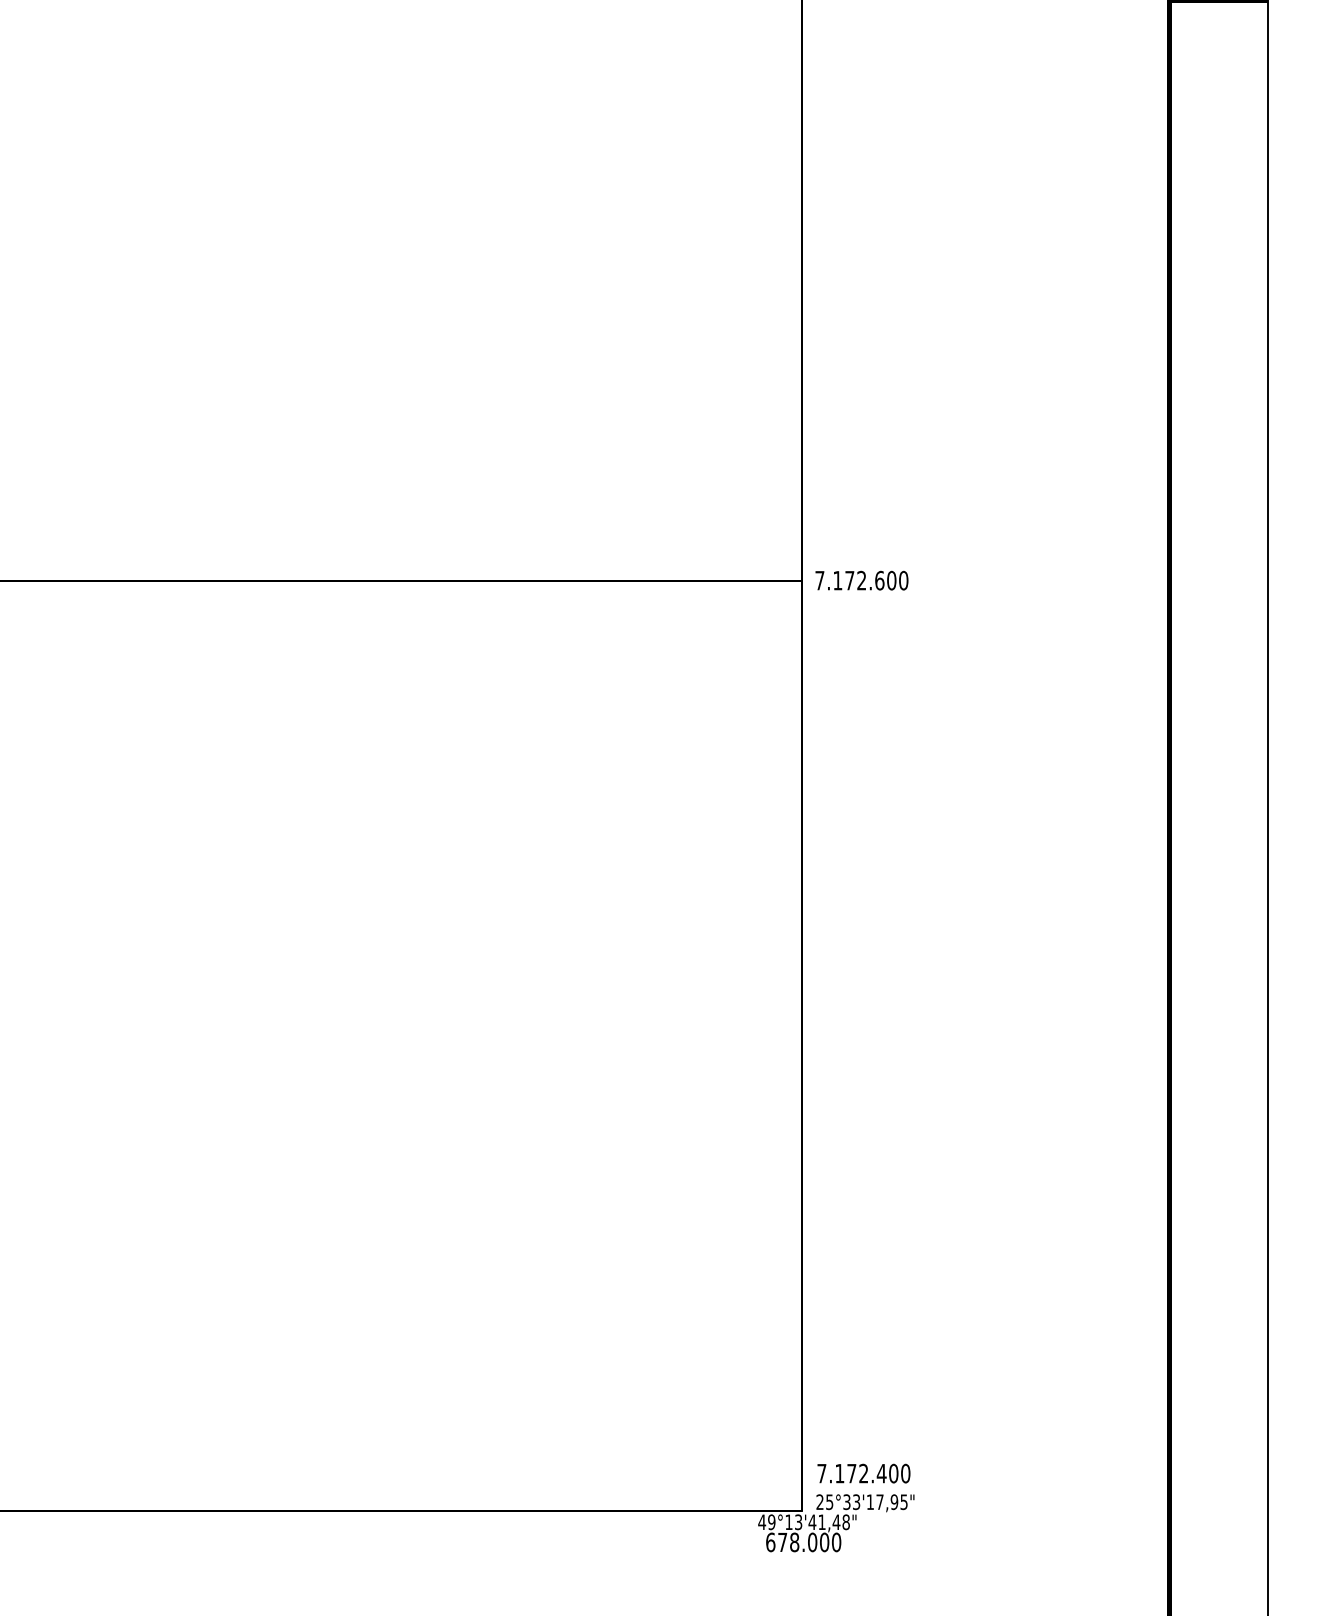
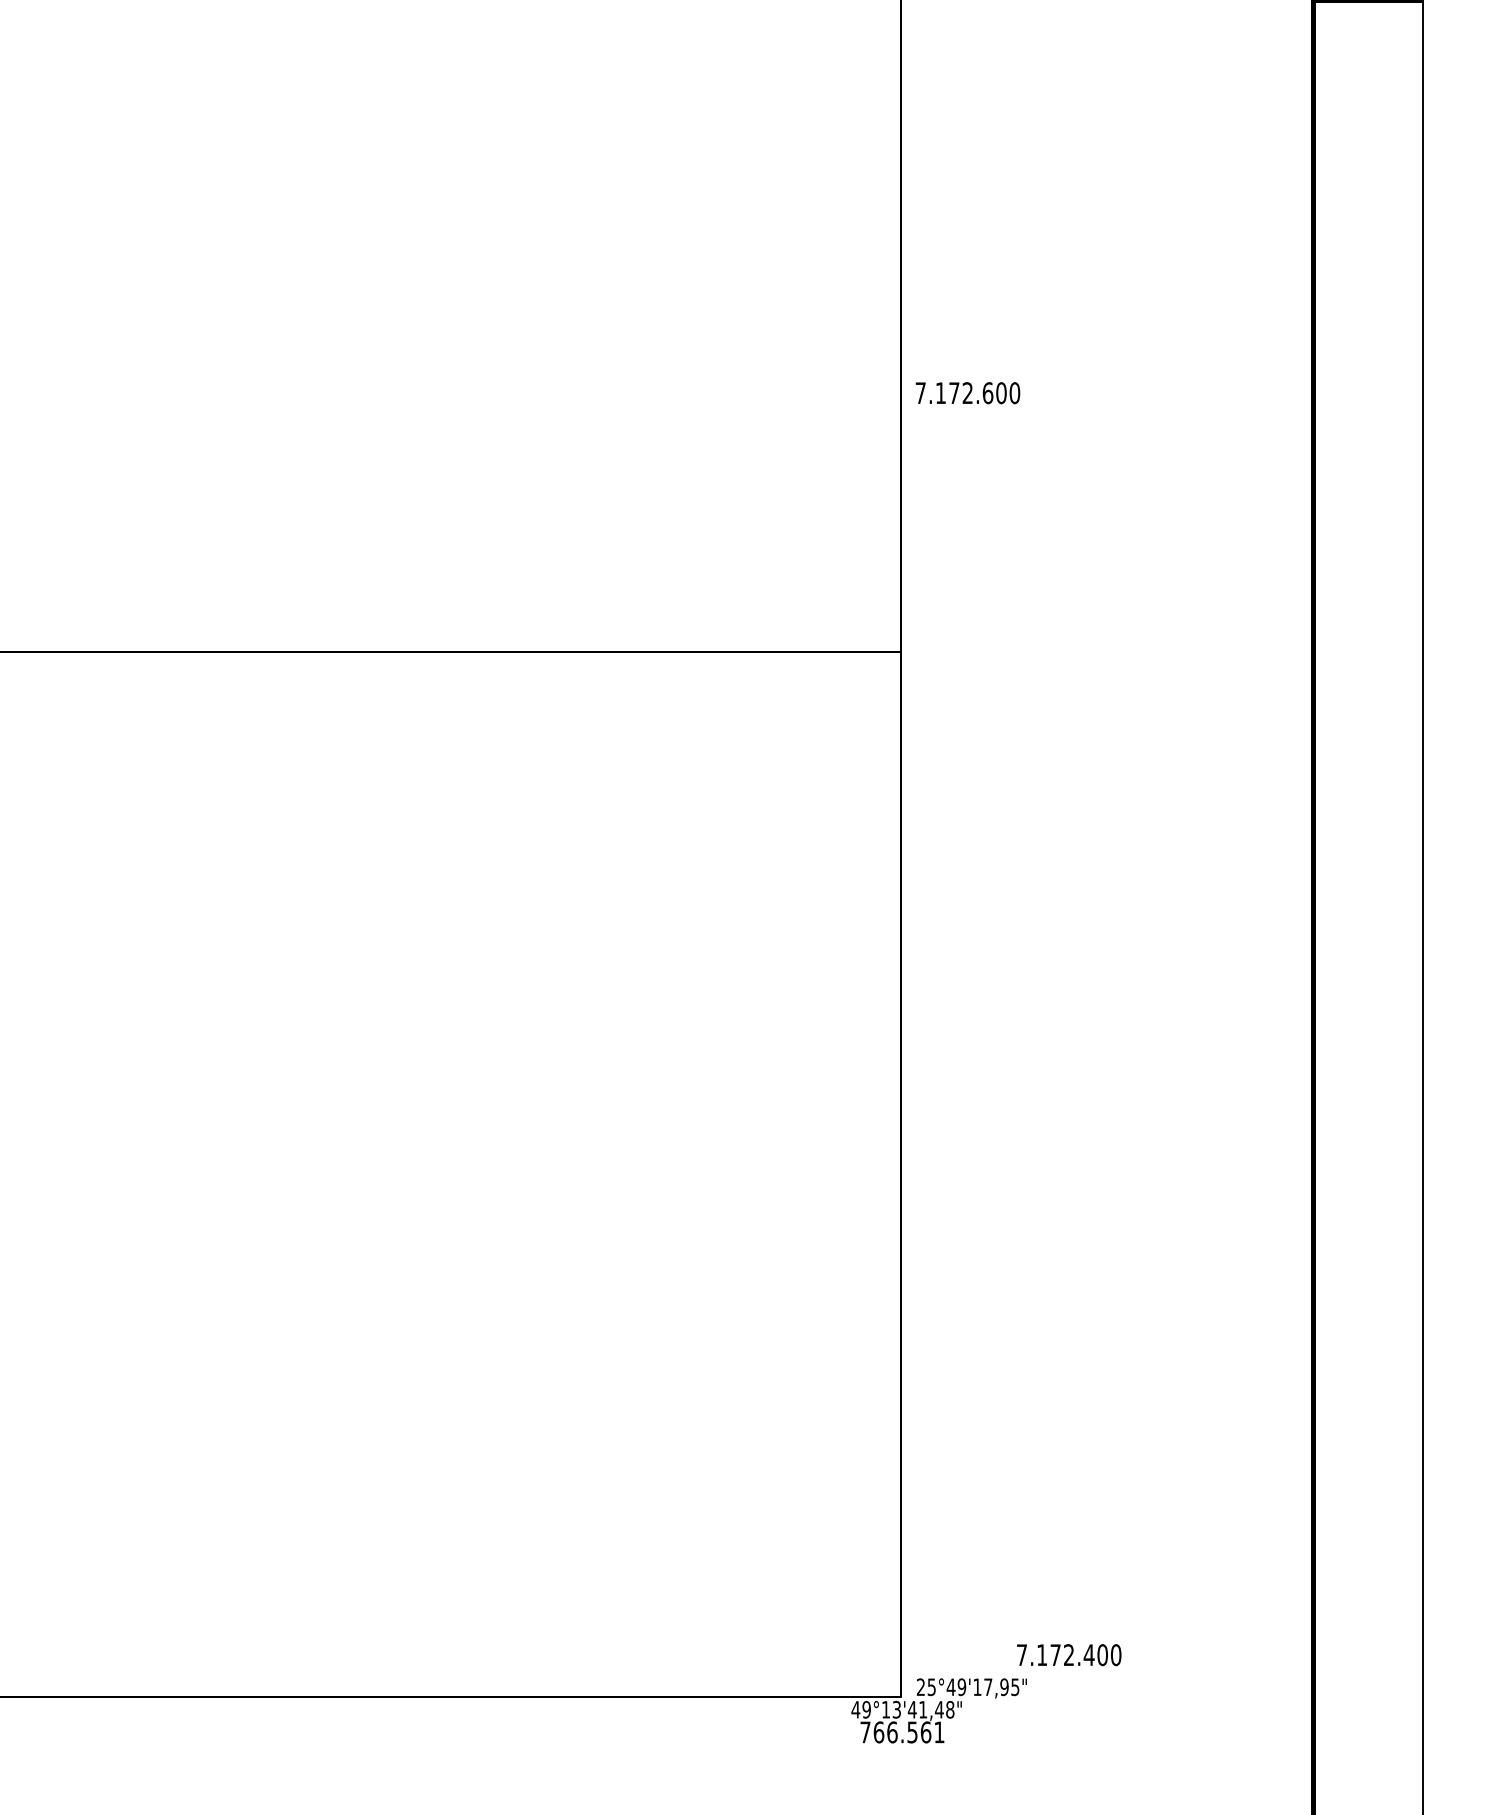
text: (861, 580) -> (967, 393), moved
text: (864, 1473) -> (1069, 1655), moved
text: (851, 1502) -> (956, 1687), 25°33'17,95" -> 25°49'17,95"
text: (803, 1542) -> (902, 1732), 678.000 -> 766.561

